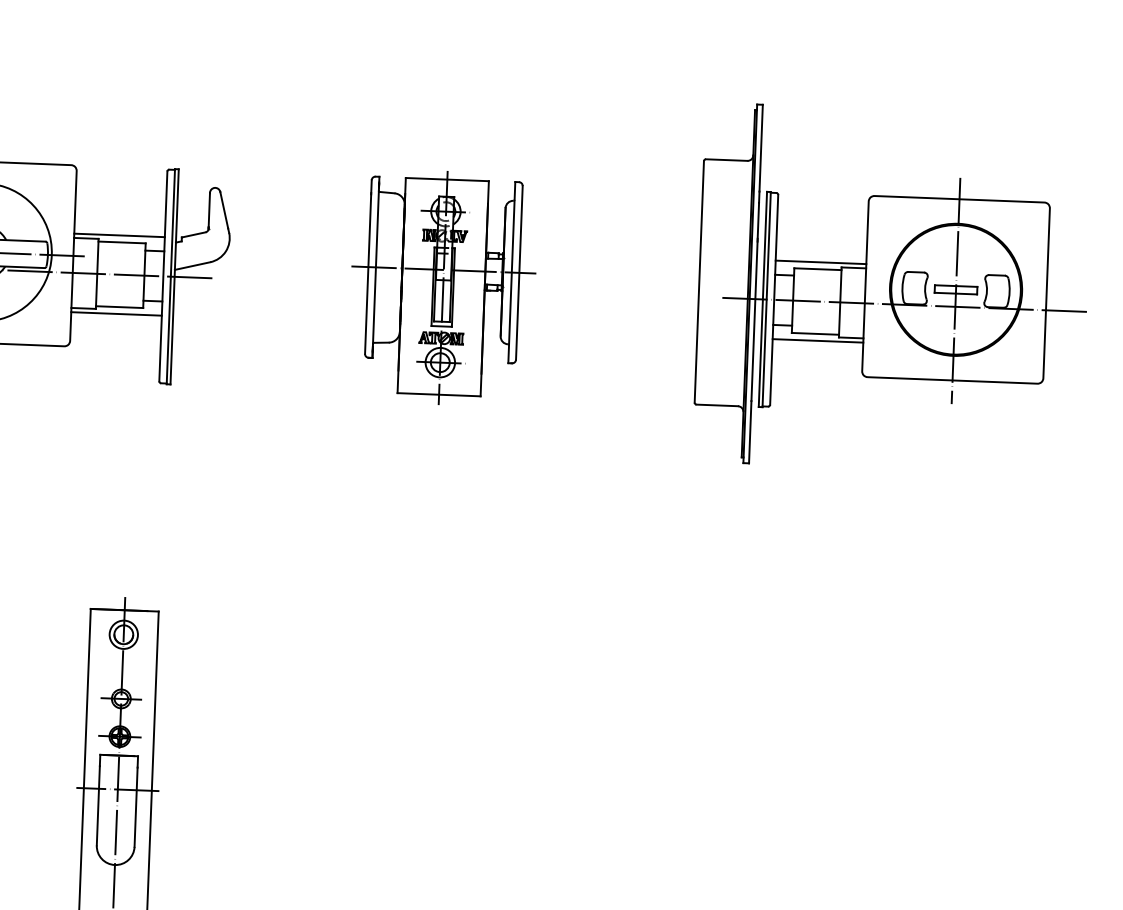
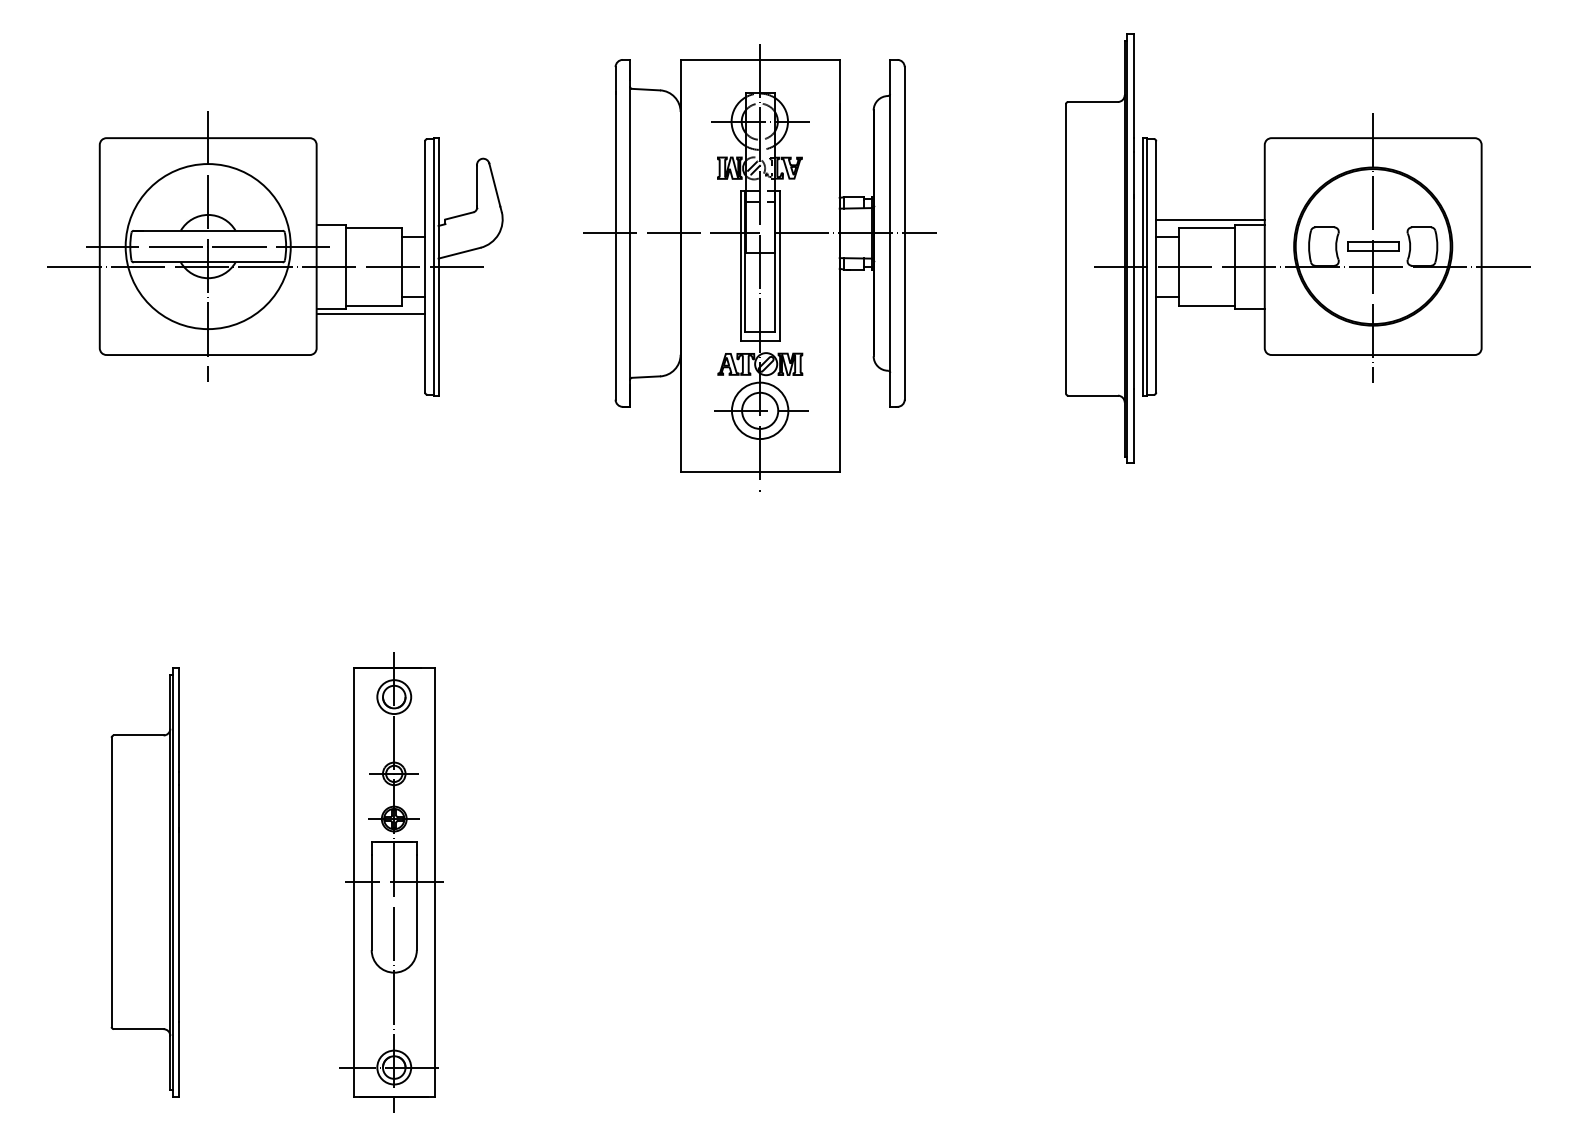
line: (119, 235) -> (370, 219), removed
part: (442, 287) -> (759, 267), size x1.6
line: (817, 340) -> (1210, 313), removed

